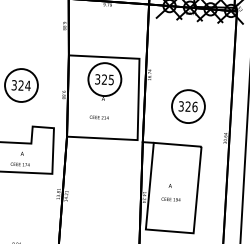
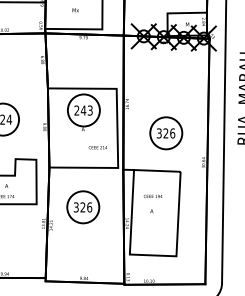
text: (104, 79) -> (83, 110), 325 -> 243
text: (98, 117) -> (97, 147), moved
part: (100, 179) -> (83, 207), added
text: (170, 198) -> (152, 195), moved

